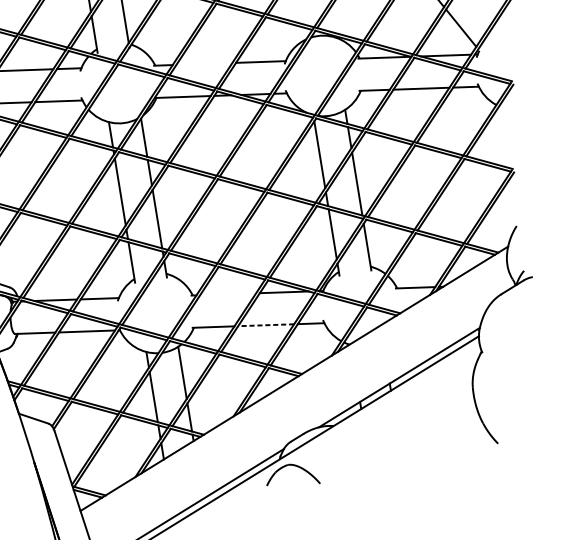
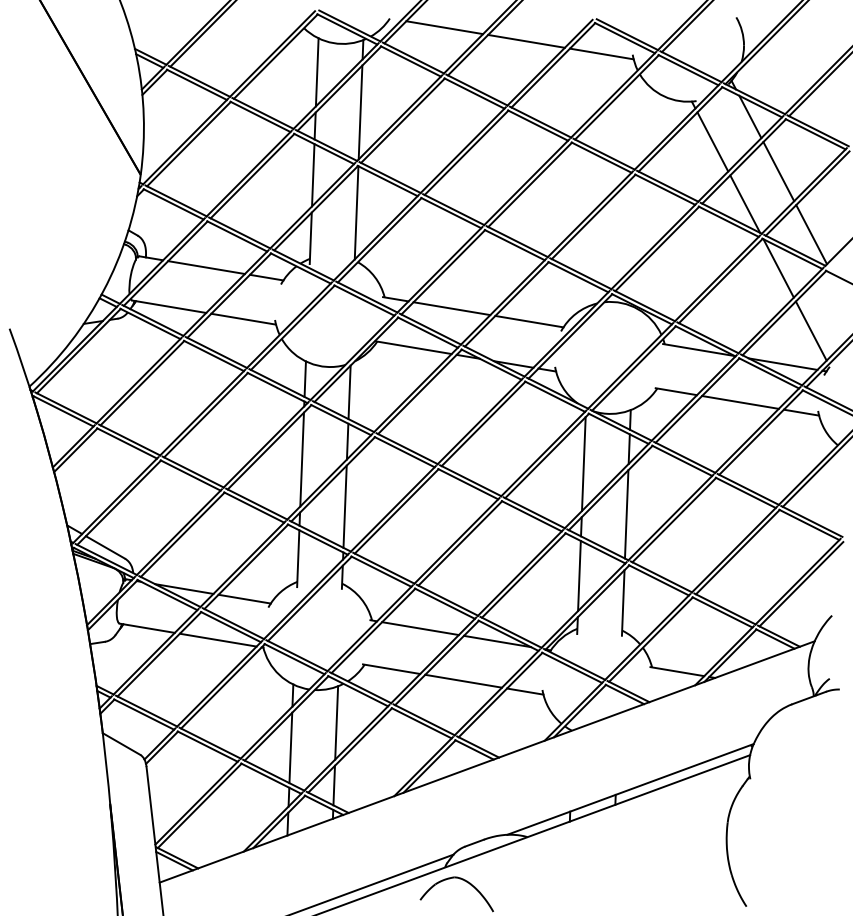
line: (204, 63) -> (451, 308), added
line: (228, 294) -> (420, 628), added
line: (266, 325) -> (463, 681), dashed -> solid

